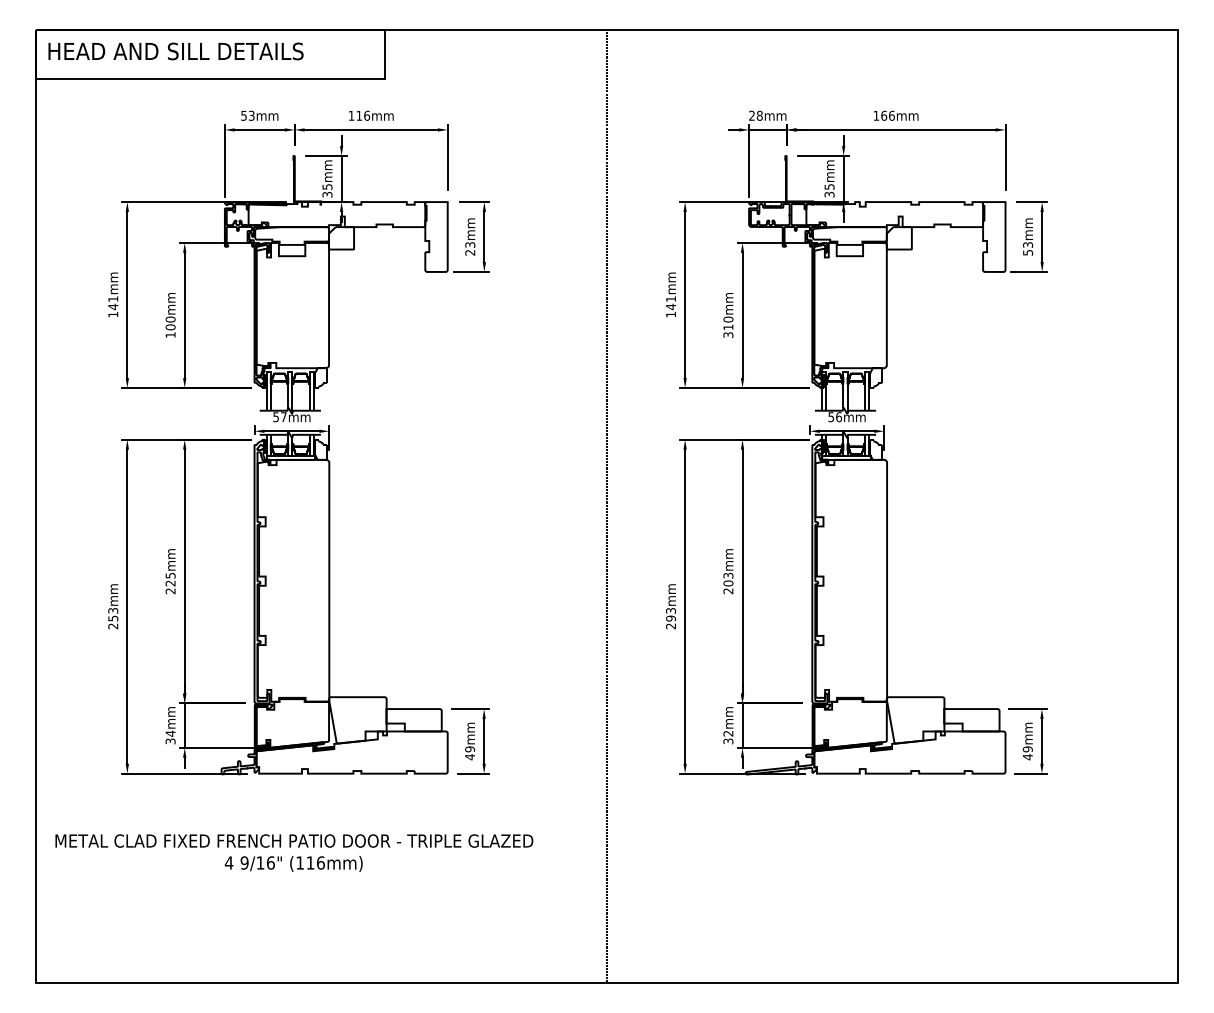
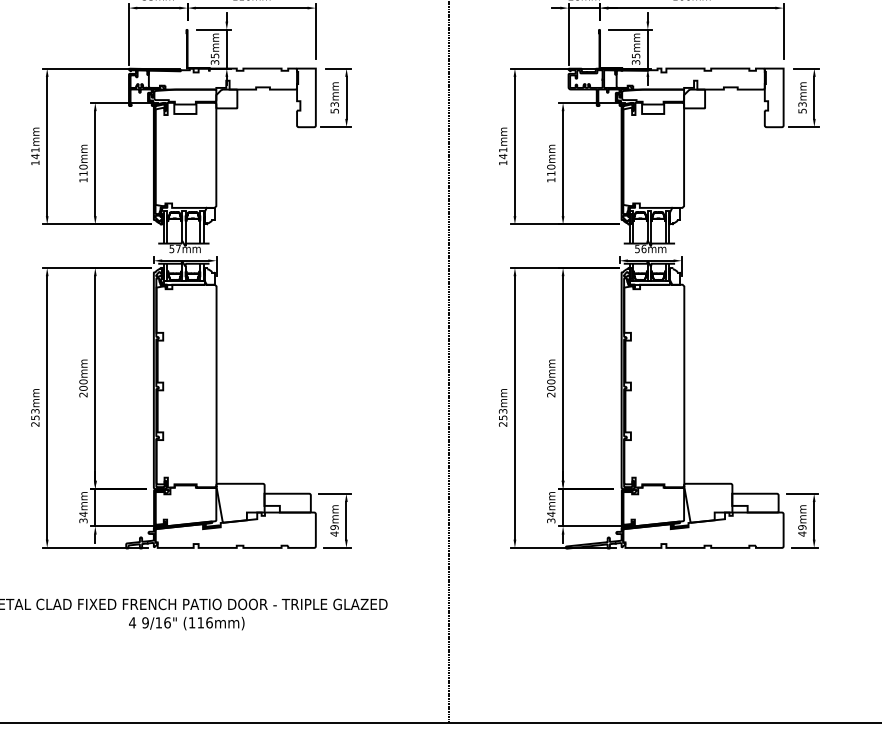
text: (470, 252) -> (334, 110), 23mm -> 53mm
text: (170, 327) -> (83, 173), 100mm -> 110mm
text: (728, 334) -> (551, 179), 310mm -> 110mm
text: (728, 575) -> (551, 381), 203mm -> 200mm
text: (170, 579) -> (83, 385), 225mm -> 200mm
text: (670, 618) -> (502, 417), 293mm -> 253mm
text: (728, 733) -> (551, 514), 32mm -> 34mm

